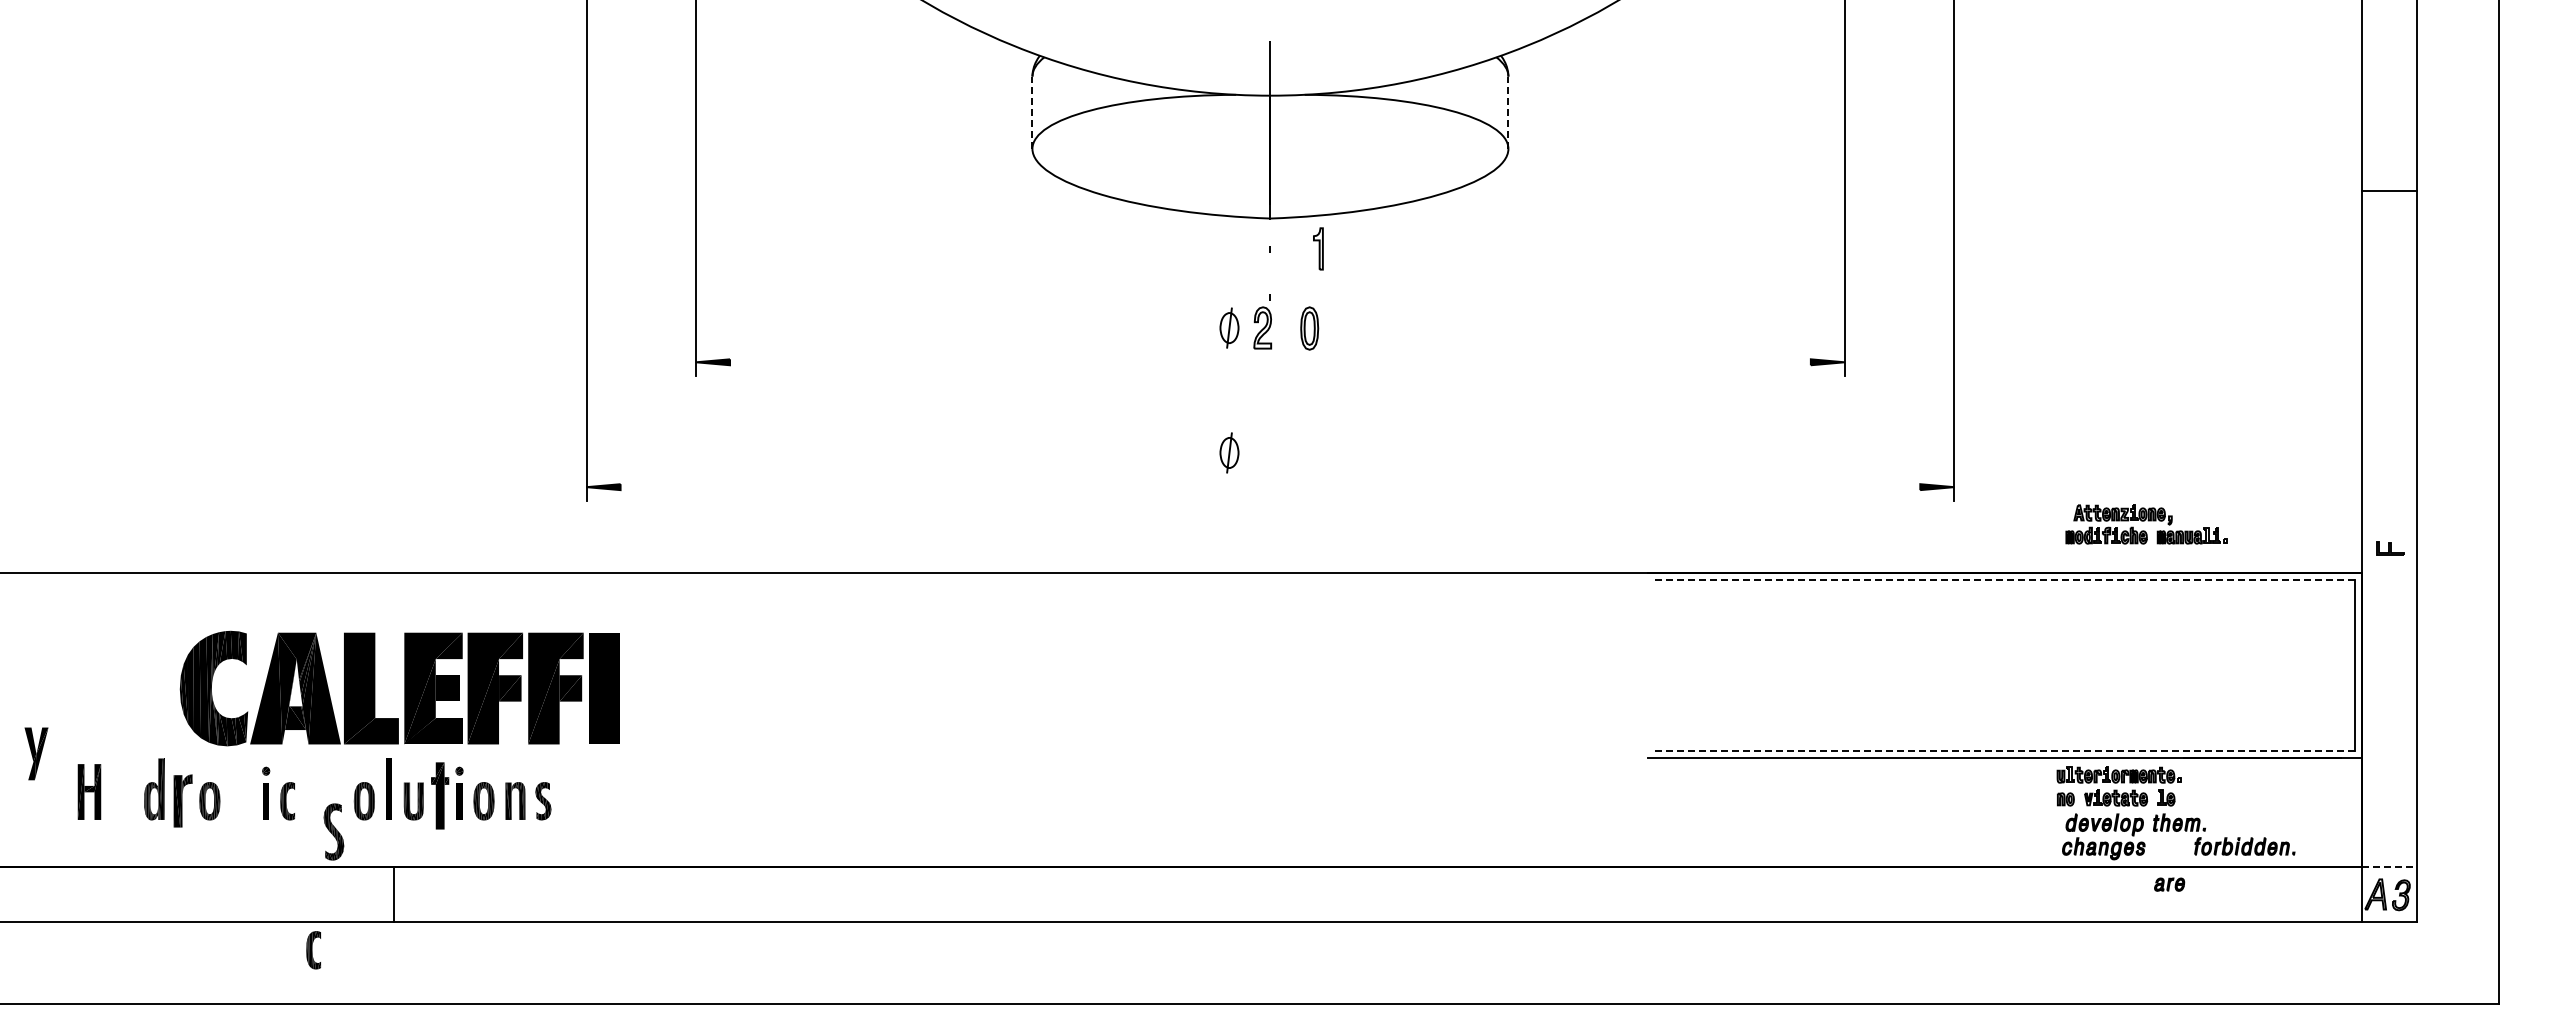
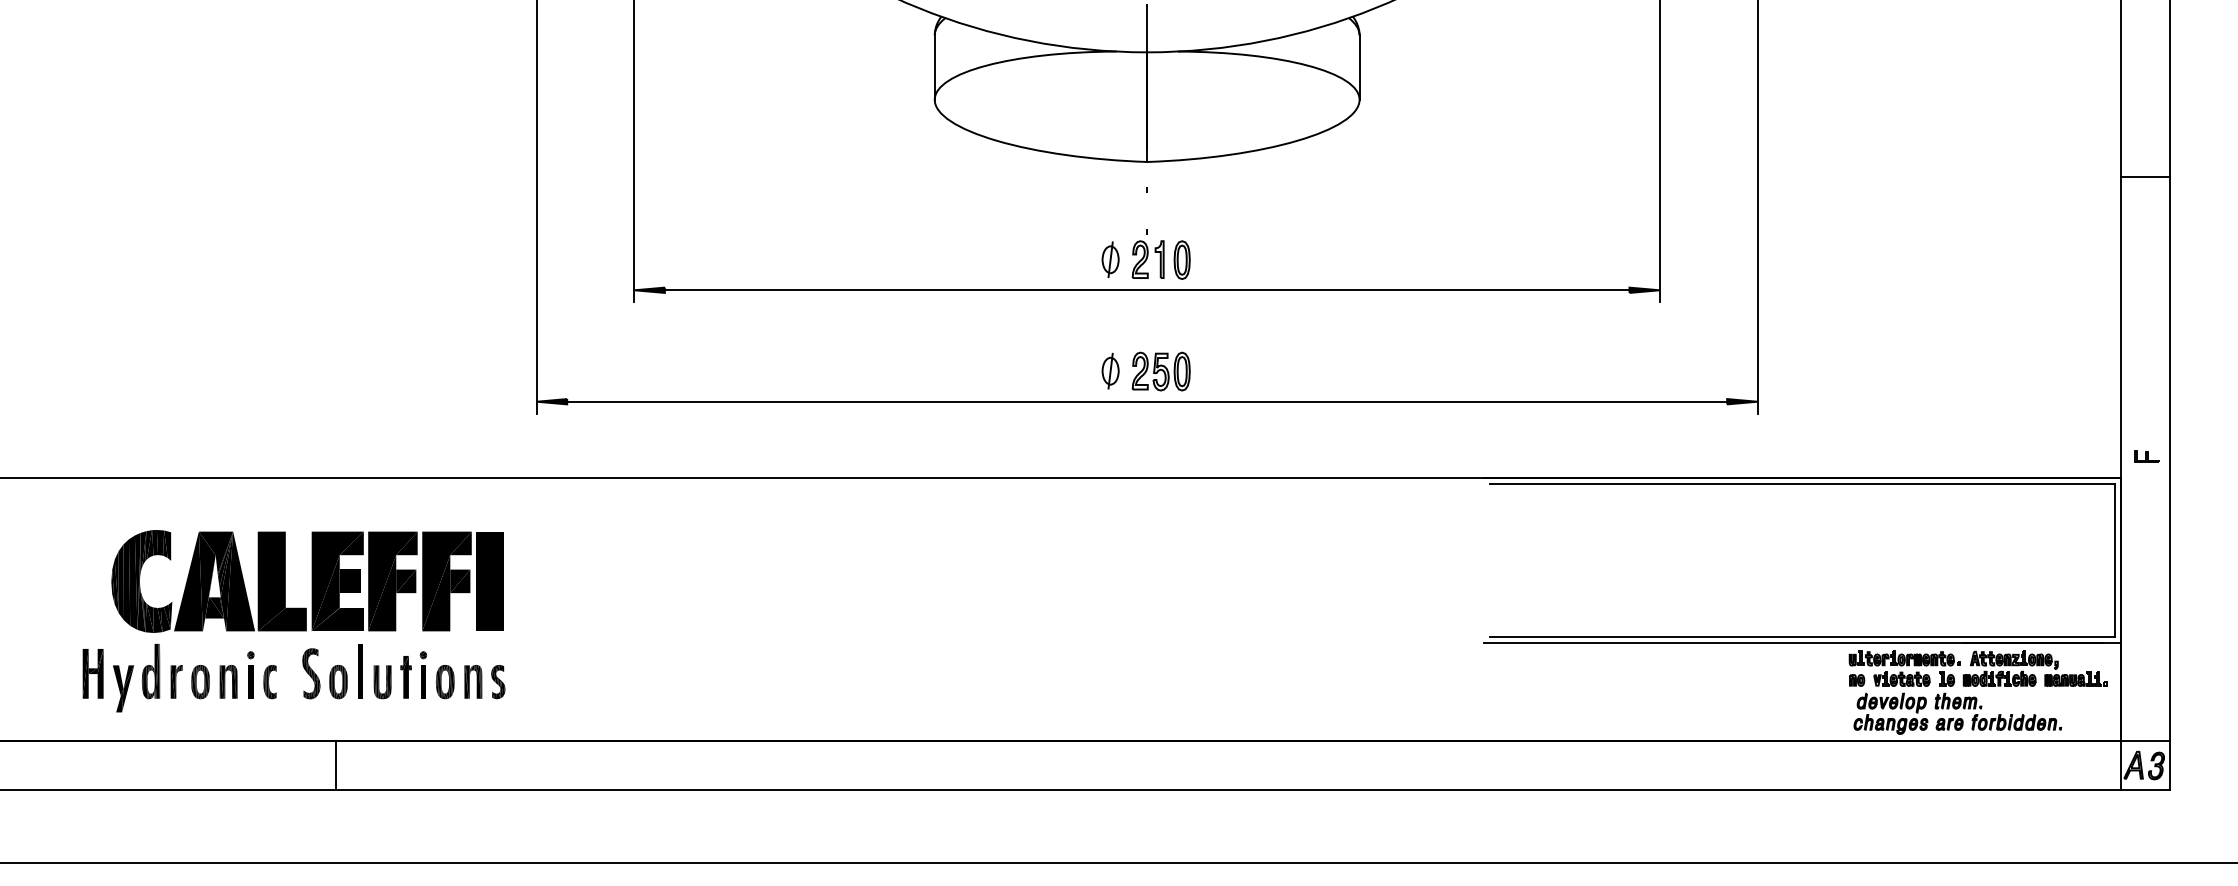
line: (1032, 112) -> (934, 67), dashed -> solid
line: (1508, 112) -> (1359, 67), dashed -> solid
line: (2388, 190) -> (2145, 177), moved
part: (1318, 248) -> (1159, 259), moved
line: (1270, 362) -> (1147, 290), added
part: (1286, 453) -> (1161, 371), added
line: (1270, 487) -> (1147, 402), added
part: (2146, 524) -> (2035, 668), moved
line: (2005, 579) -> (1803, 484), dashed -> solid
part: (399, 688) -> (307, 581), moved
line: (2005, 750) -> (1803, 636), dashed -> solid
part: (36, 753) -> (123, 688), moved
part: (439, 795) -> (405, 676), size x0.71
part: (182, 800) -> (176, 681), size x0.71
part: (241, 800) -> (228, 681), added
part: (333, 831) -> (310, 673), moved
line: (2389, 867) -> (2145, 741), dashed -> solid
part: (2169, 884) -> (1949, 724), moved
line: (393, 894) -> (335, 765), moved
part: (313, 950) -> (293, 815), removed

